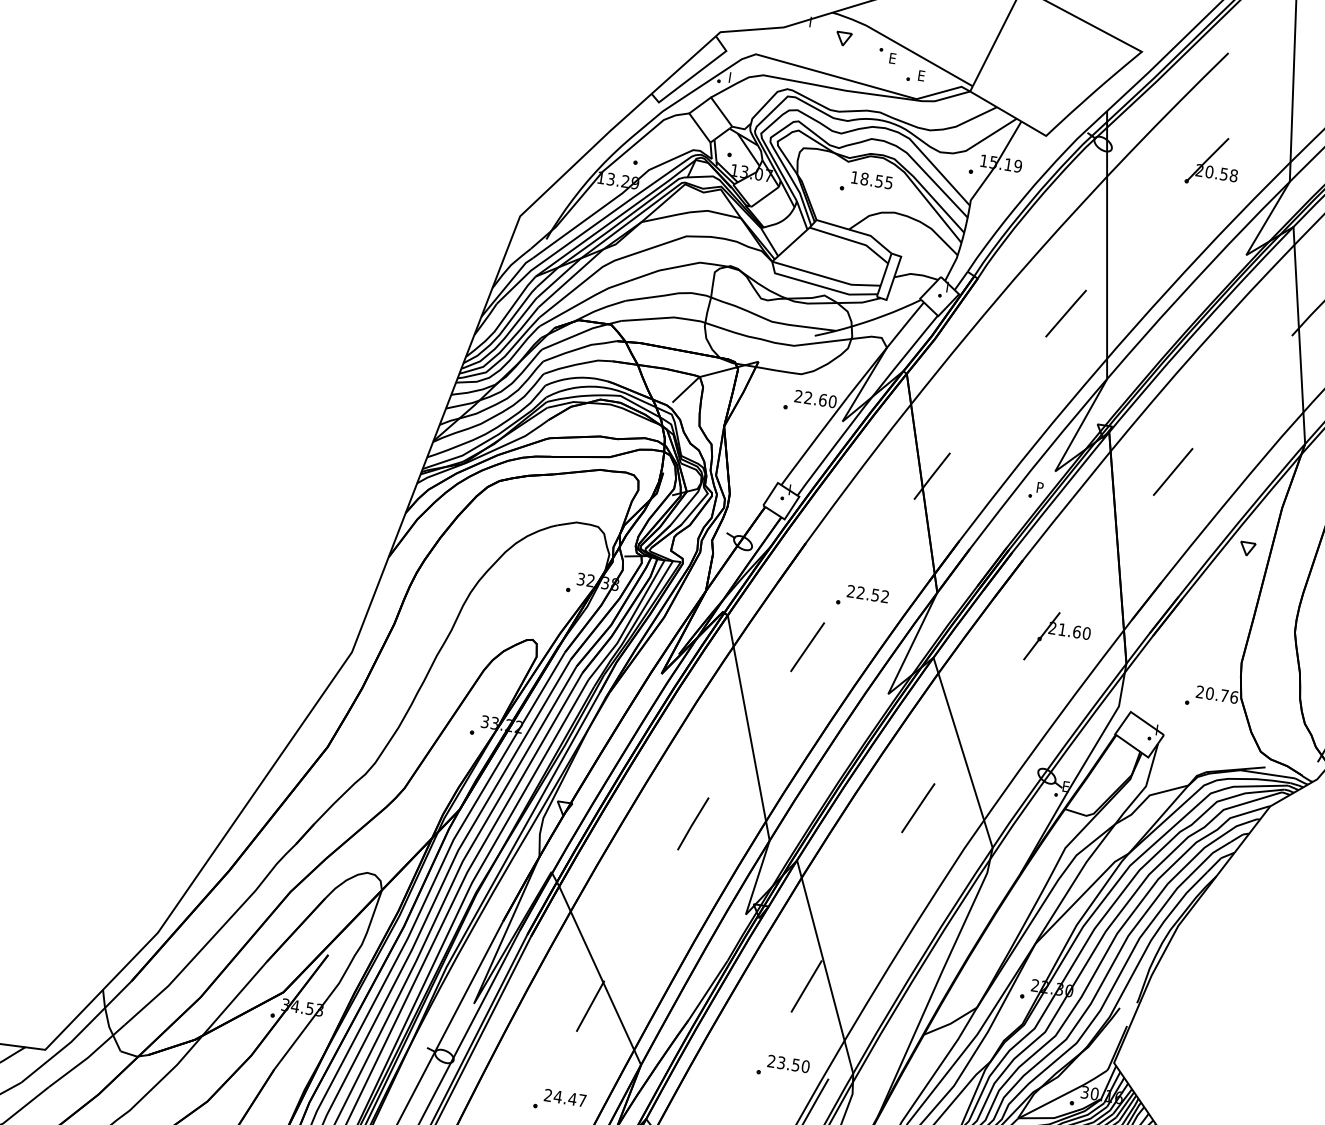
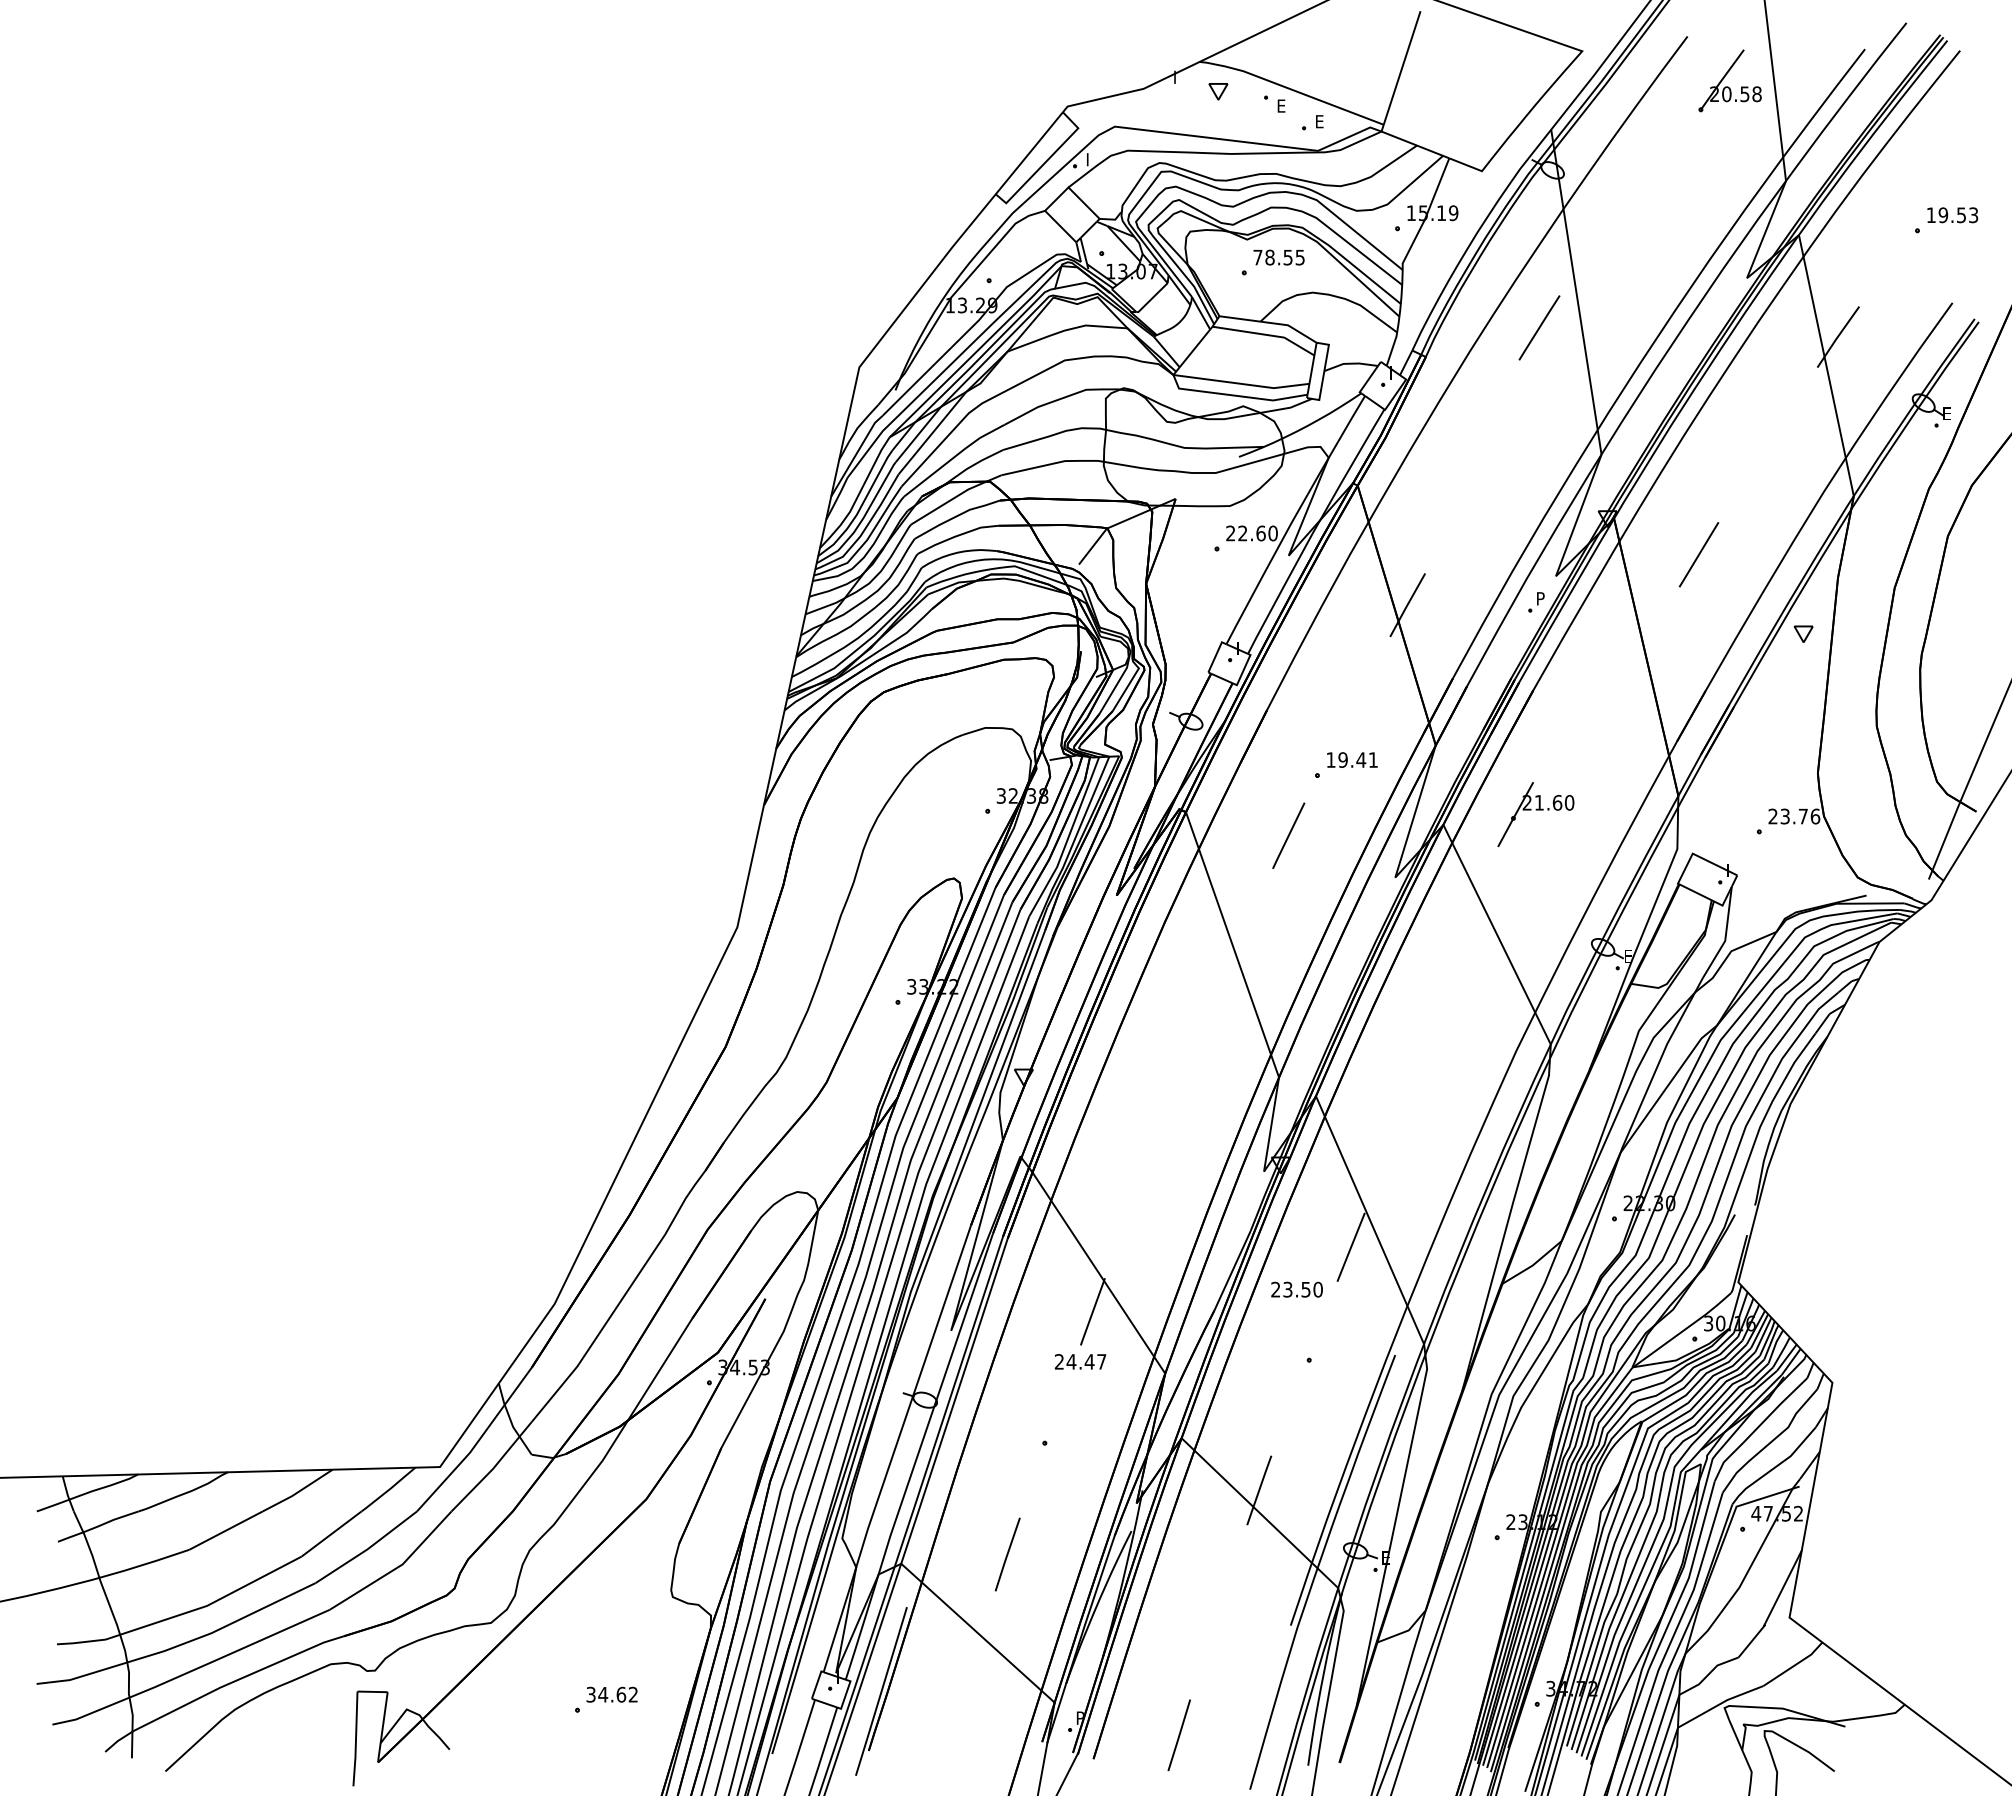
part: (1213, 161) -> (1729, 80), moved
text: (854, 177) -> (1257, 257), 18.55 -> 78.55
line: (1066, 313) -> (1539, 327), moved
text: (867, 593) -> (1351, 759), 22.52 -> 19.41
part: (1057, 638) -> (1535, 814), moved
text: (1209, 693) -> (1784, 816), 20.76 -> 23.76
line: (918, 808) -> (1453, 1010), removed
line: (692, 823) -> (1182, 1071), removed
text: (788, 1063) -> (1296, 1289), moved
text: (565, 1097) -> (1080, 1361), moved

